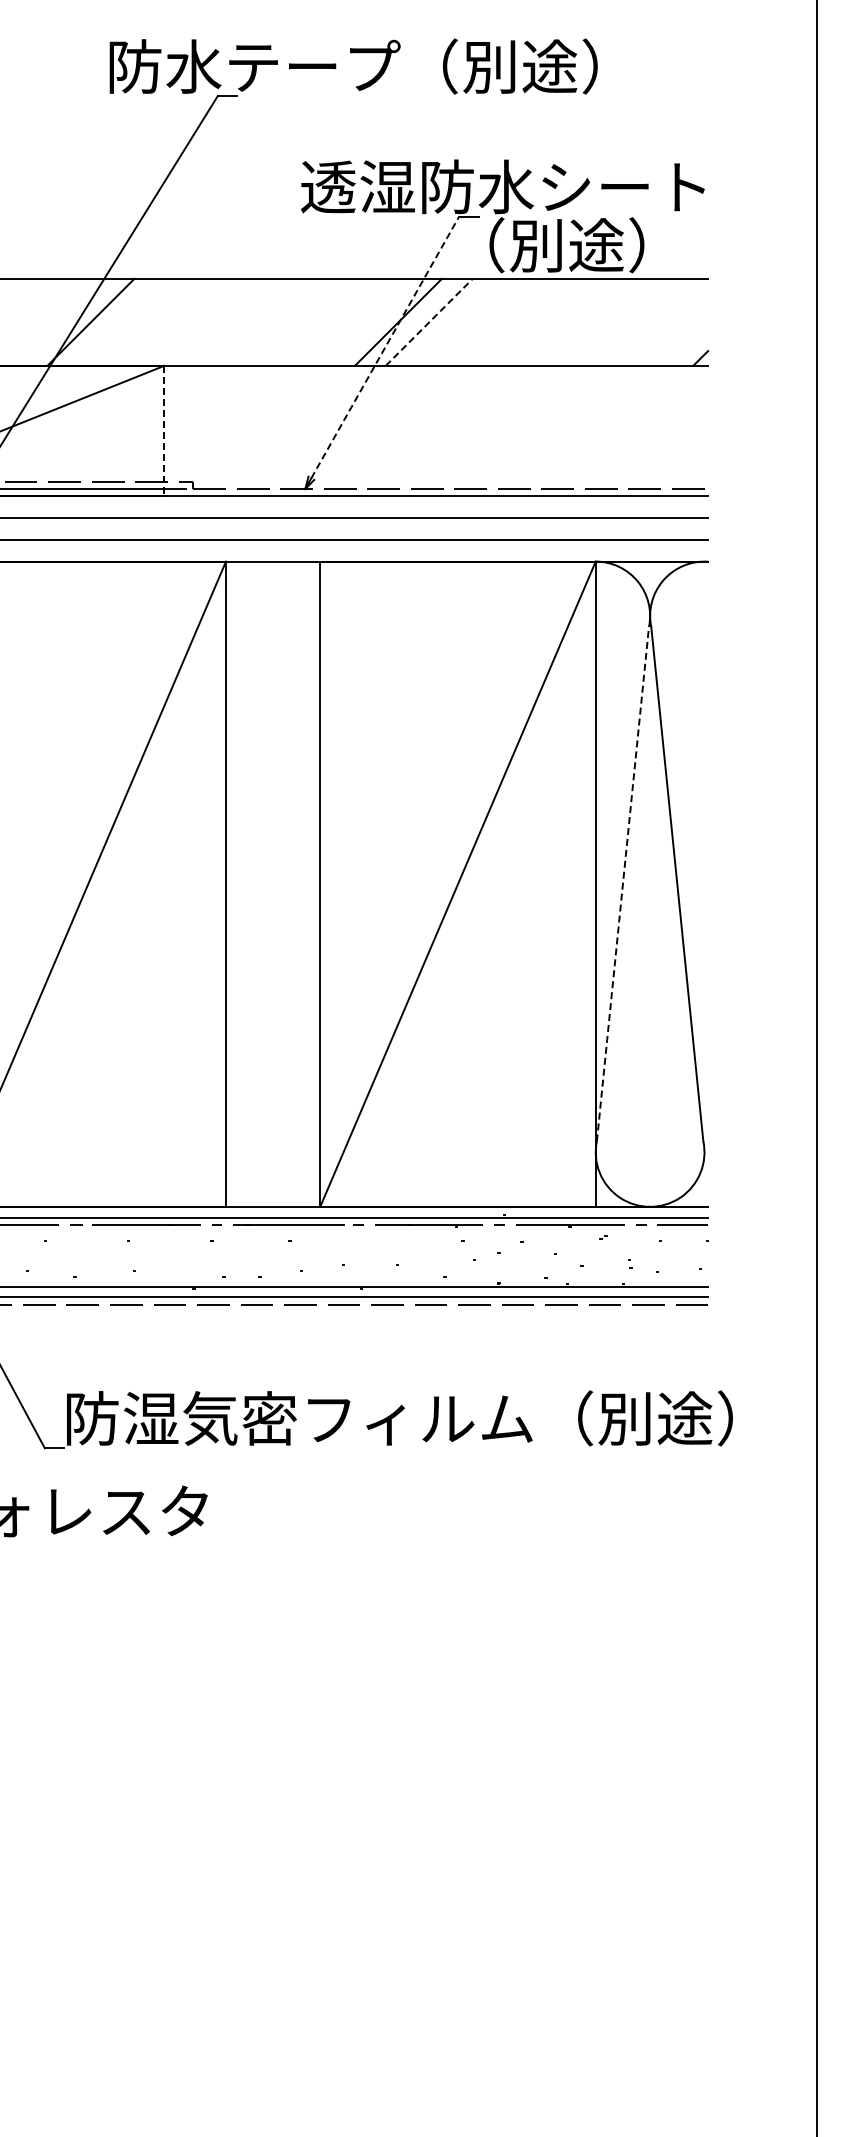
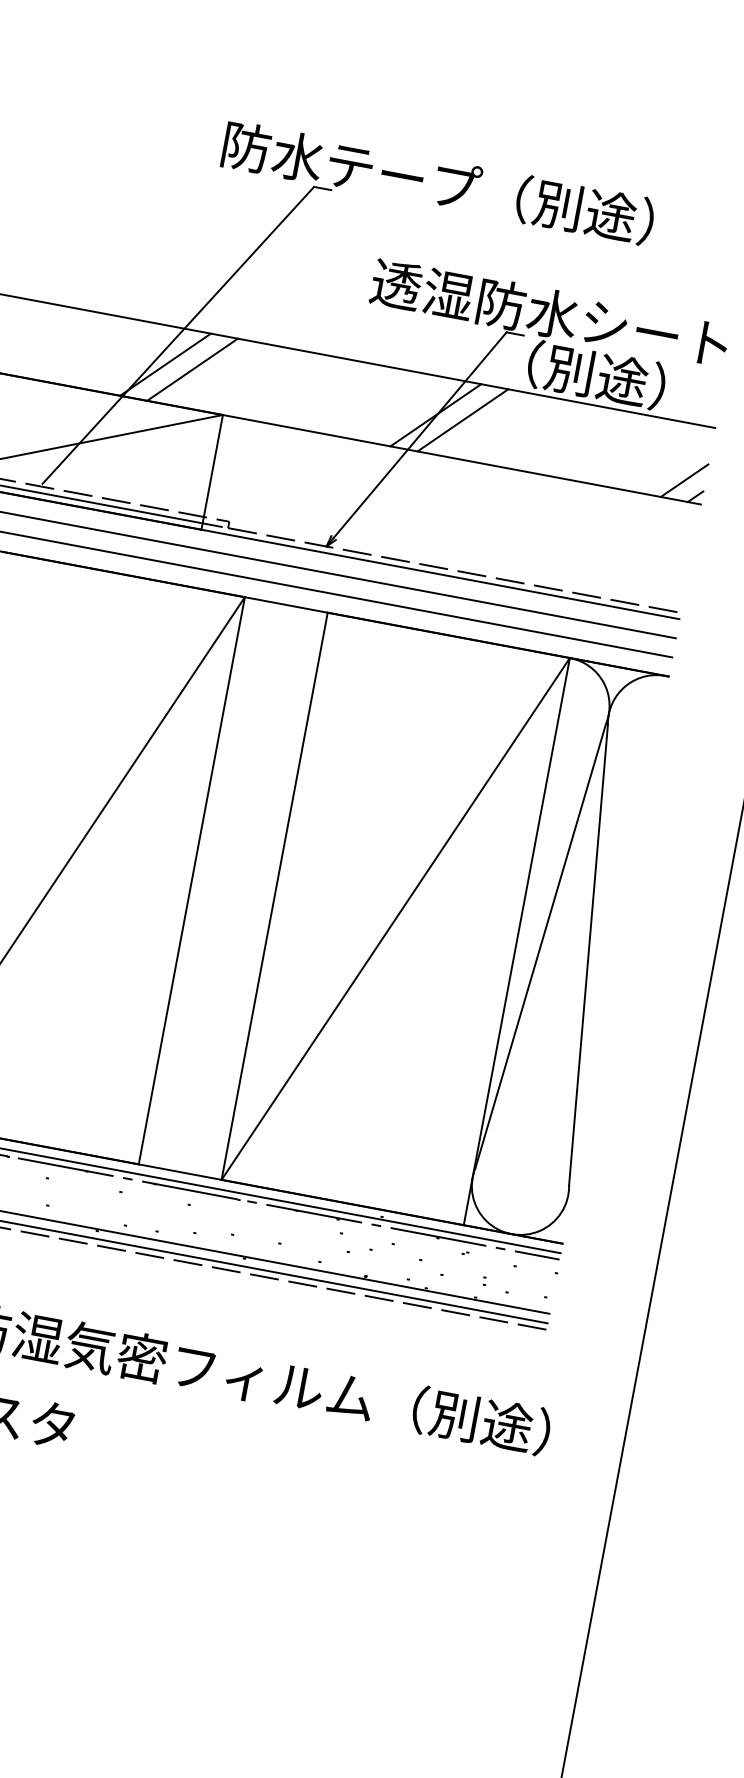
line: (121, 321) -> (192, 368), added
line: (429, 322) -> (463, 420), dashed -> solid
line: (685, 342) -> (684, 480), added
line: (385, 347) -> (420, 435), dashed -> solid
line: (164, 431) -> (212, 472), dashed -> solid
line: (622, 883) -> (540, 945), dashed -> solid

